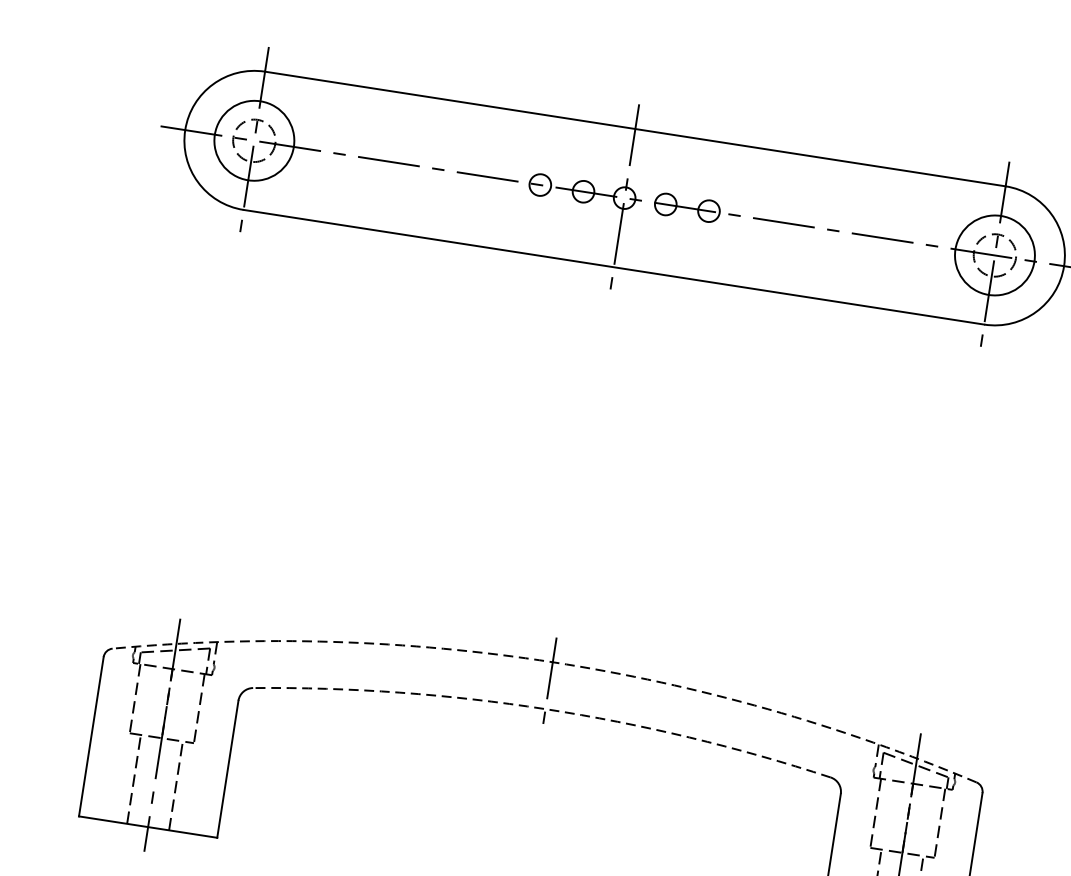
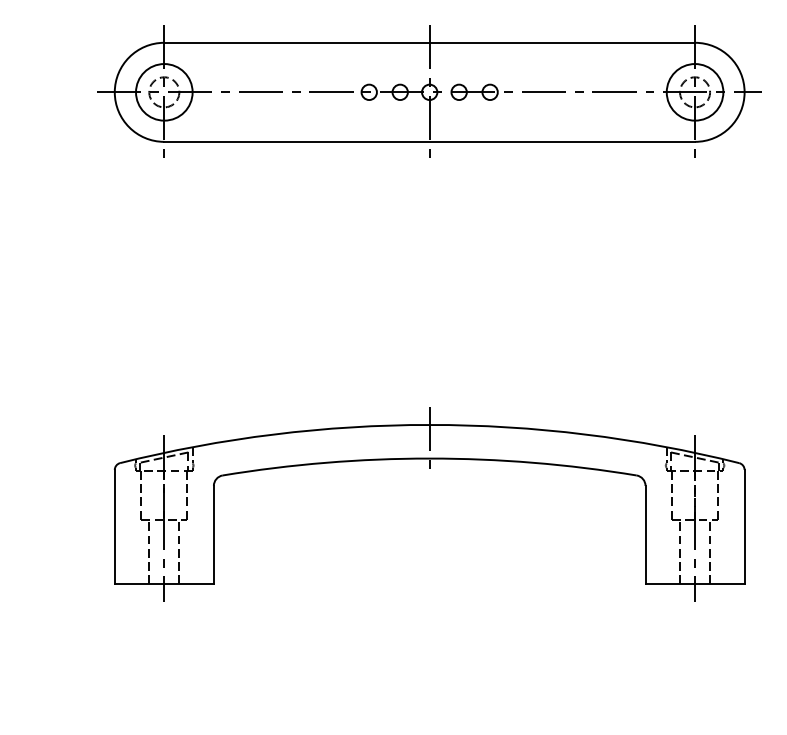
arc: (552, 661) -> (429, 424), dashed -> solid
arc: (545, 709) -> (429, 458), dashed -> solid

